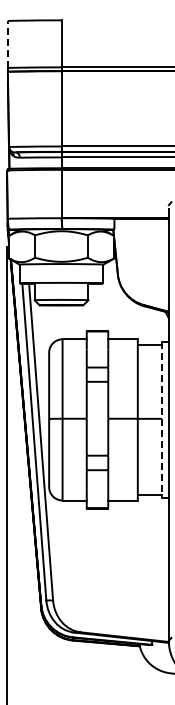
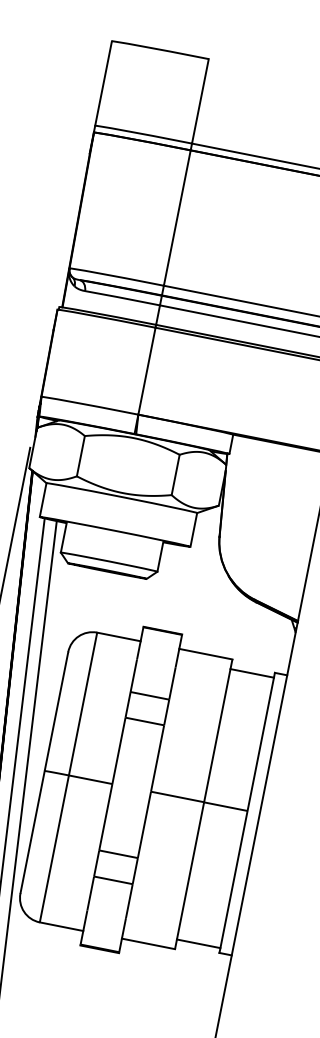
line: (7, 44) -> (103, 83), dashed -> solid
line: (161, 419) -> (246, 811), dashed -> solid

